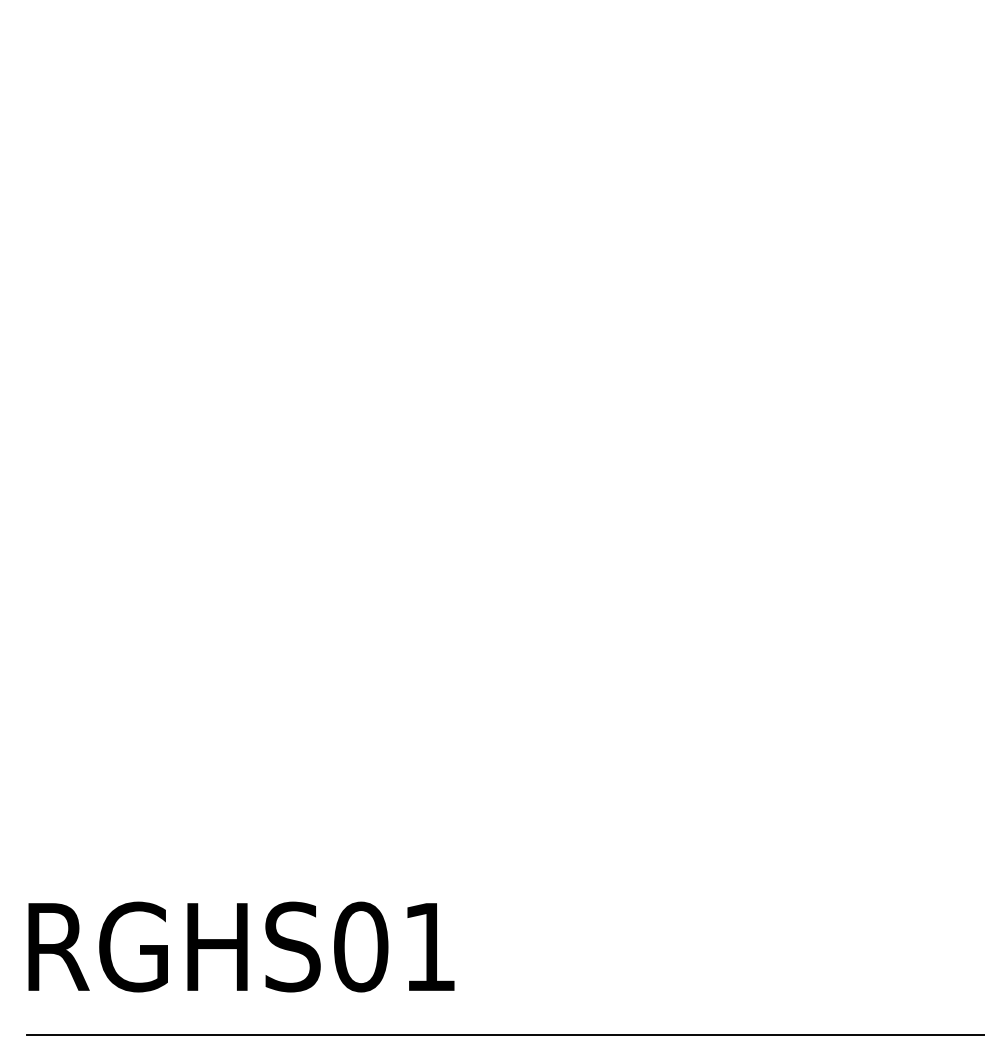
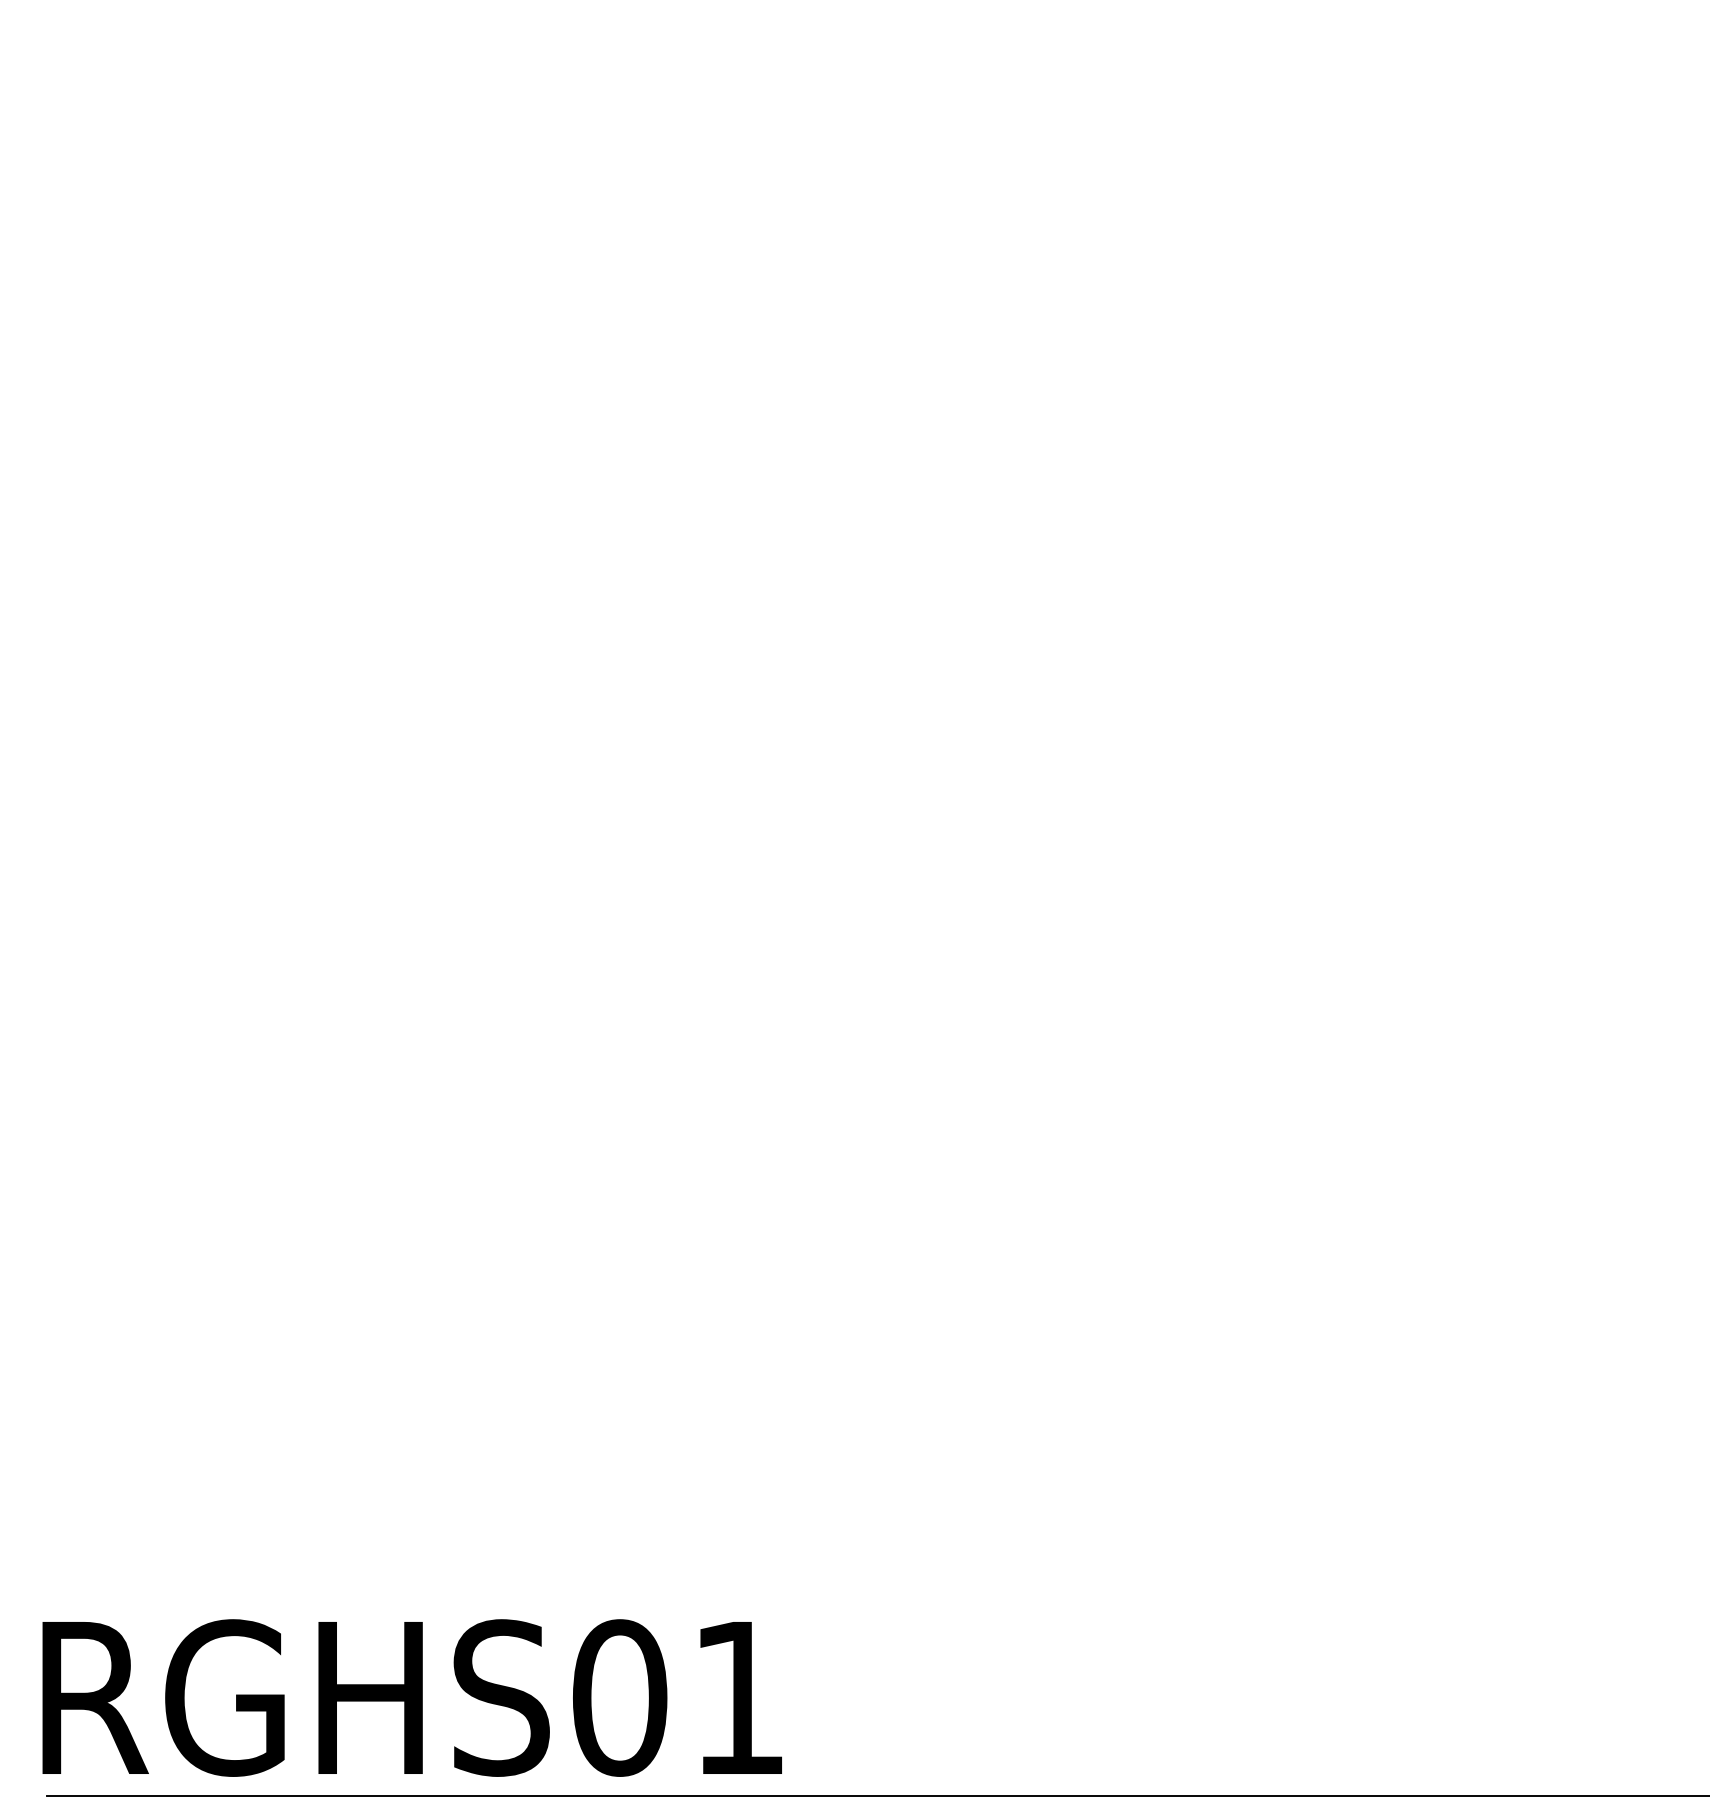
text: (241, 946) -> (412, 1697), moved

